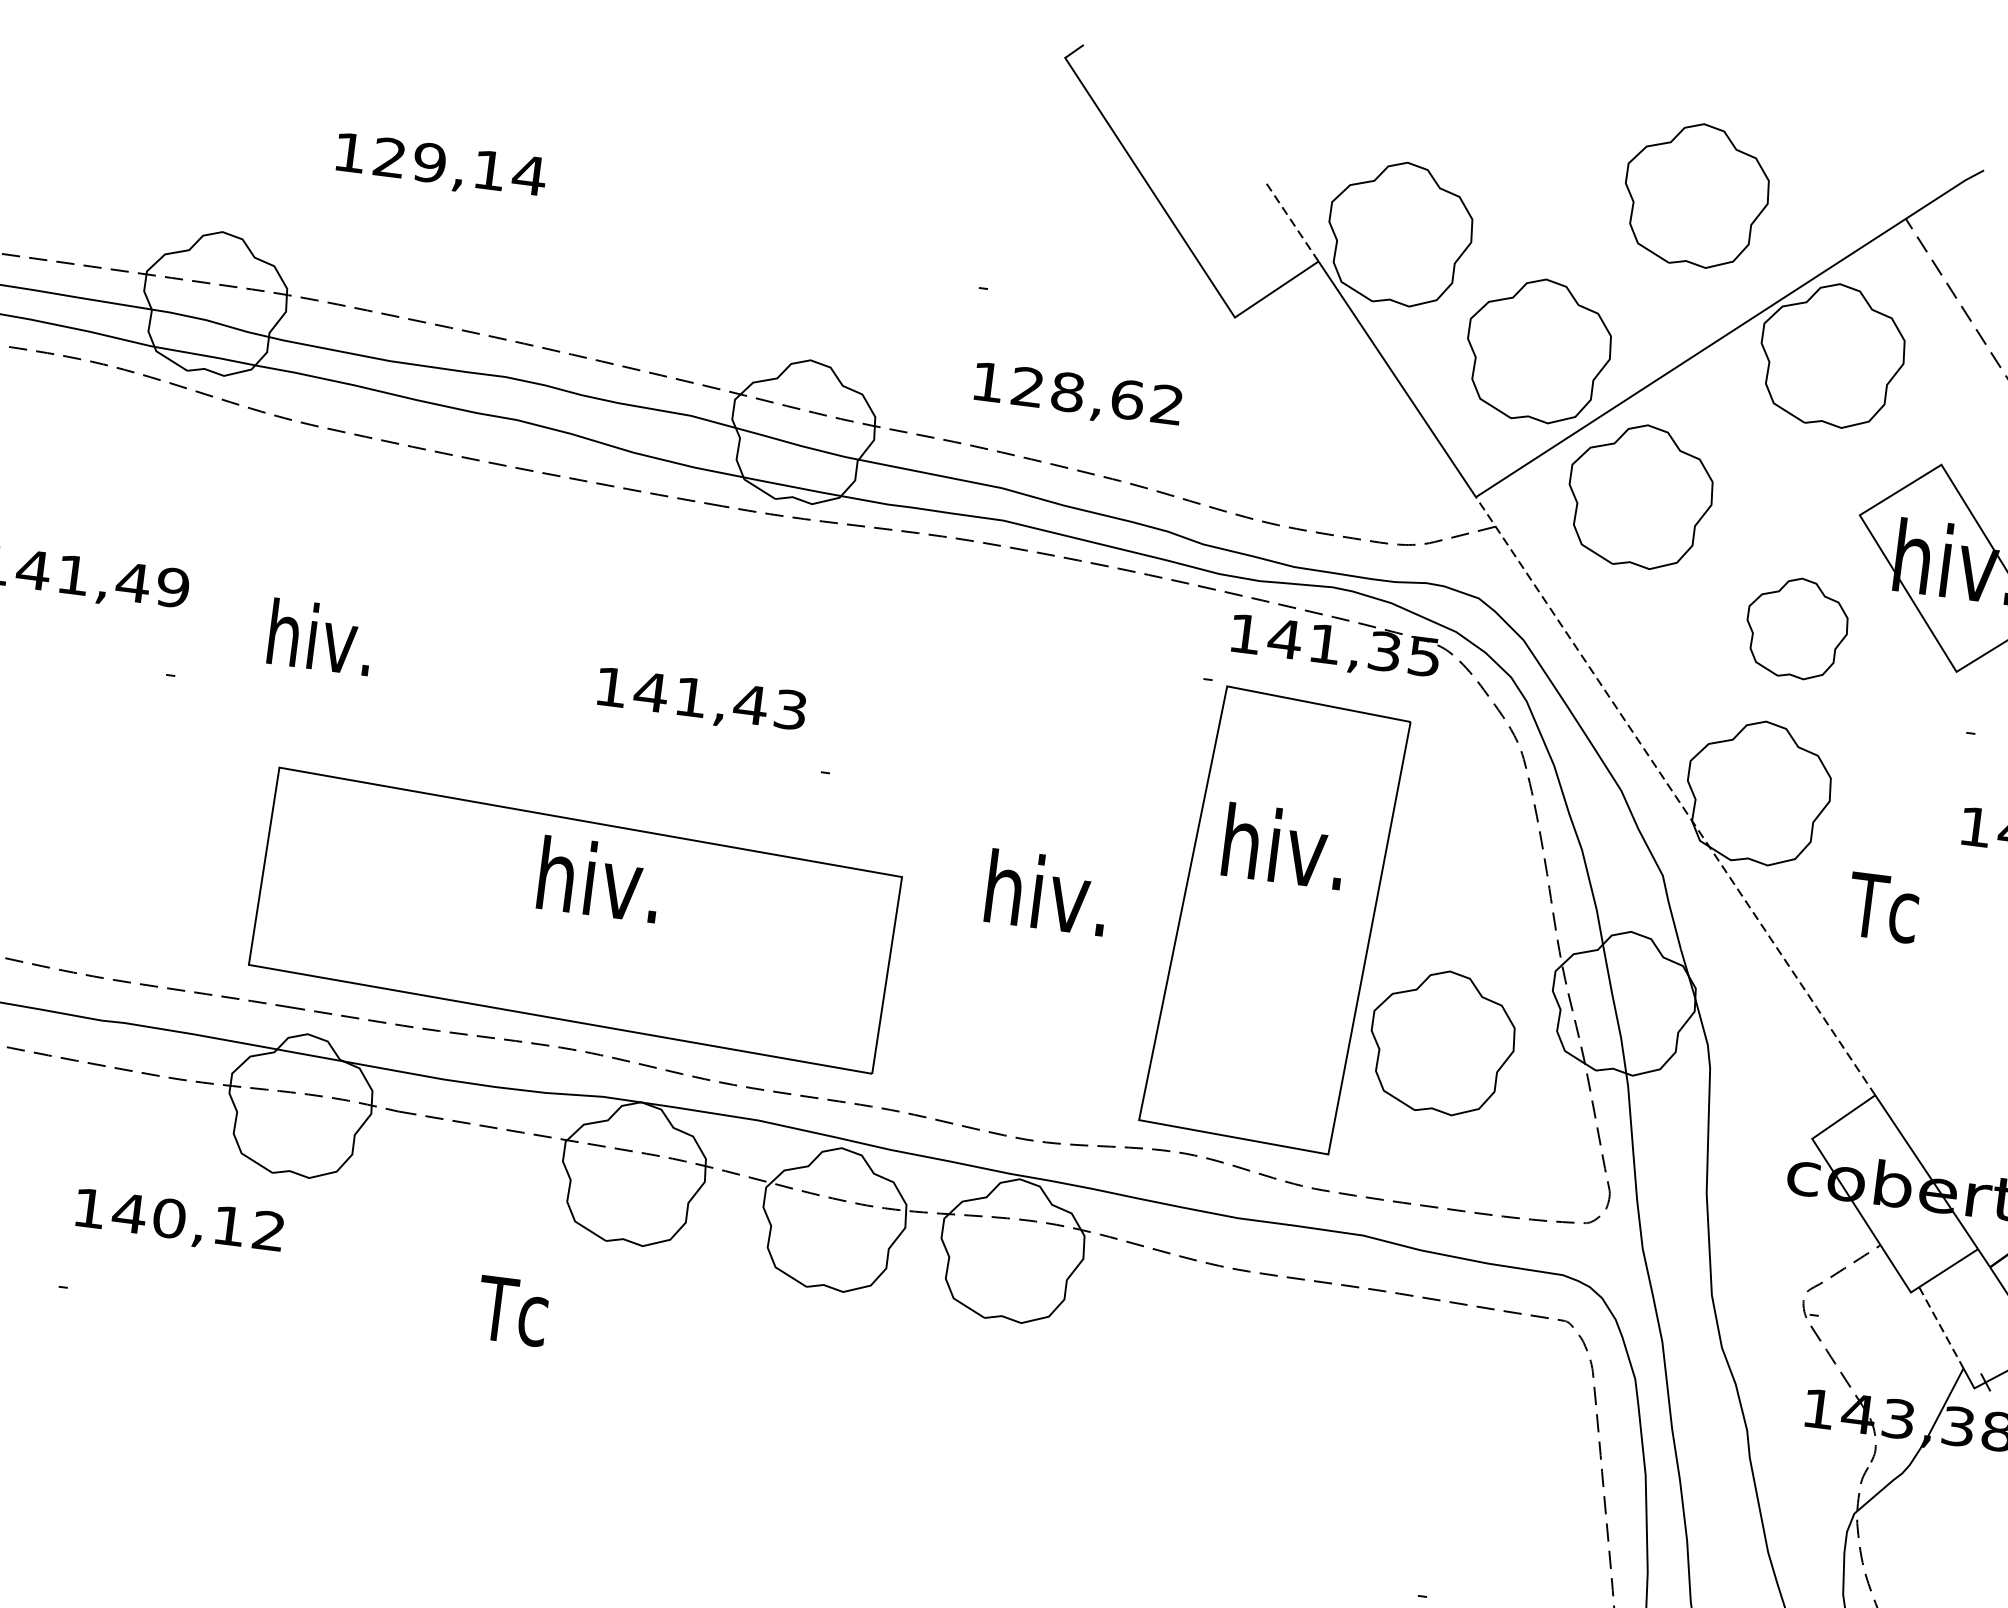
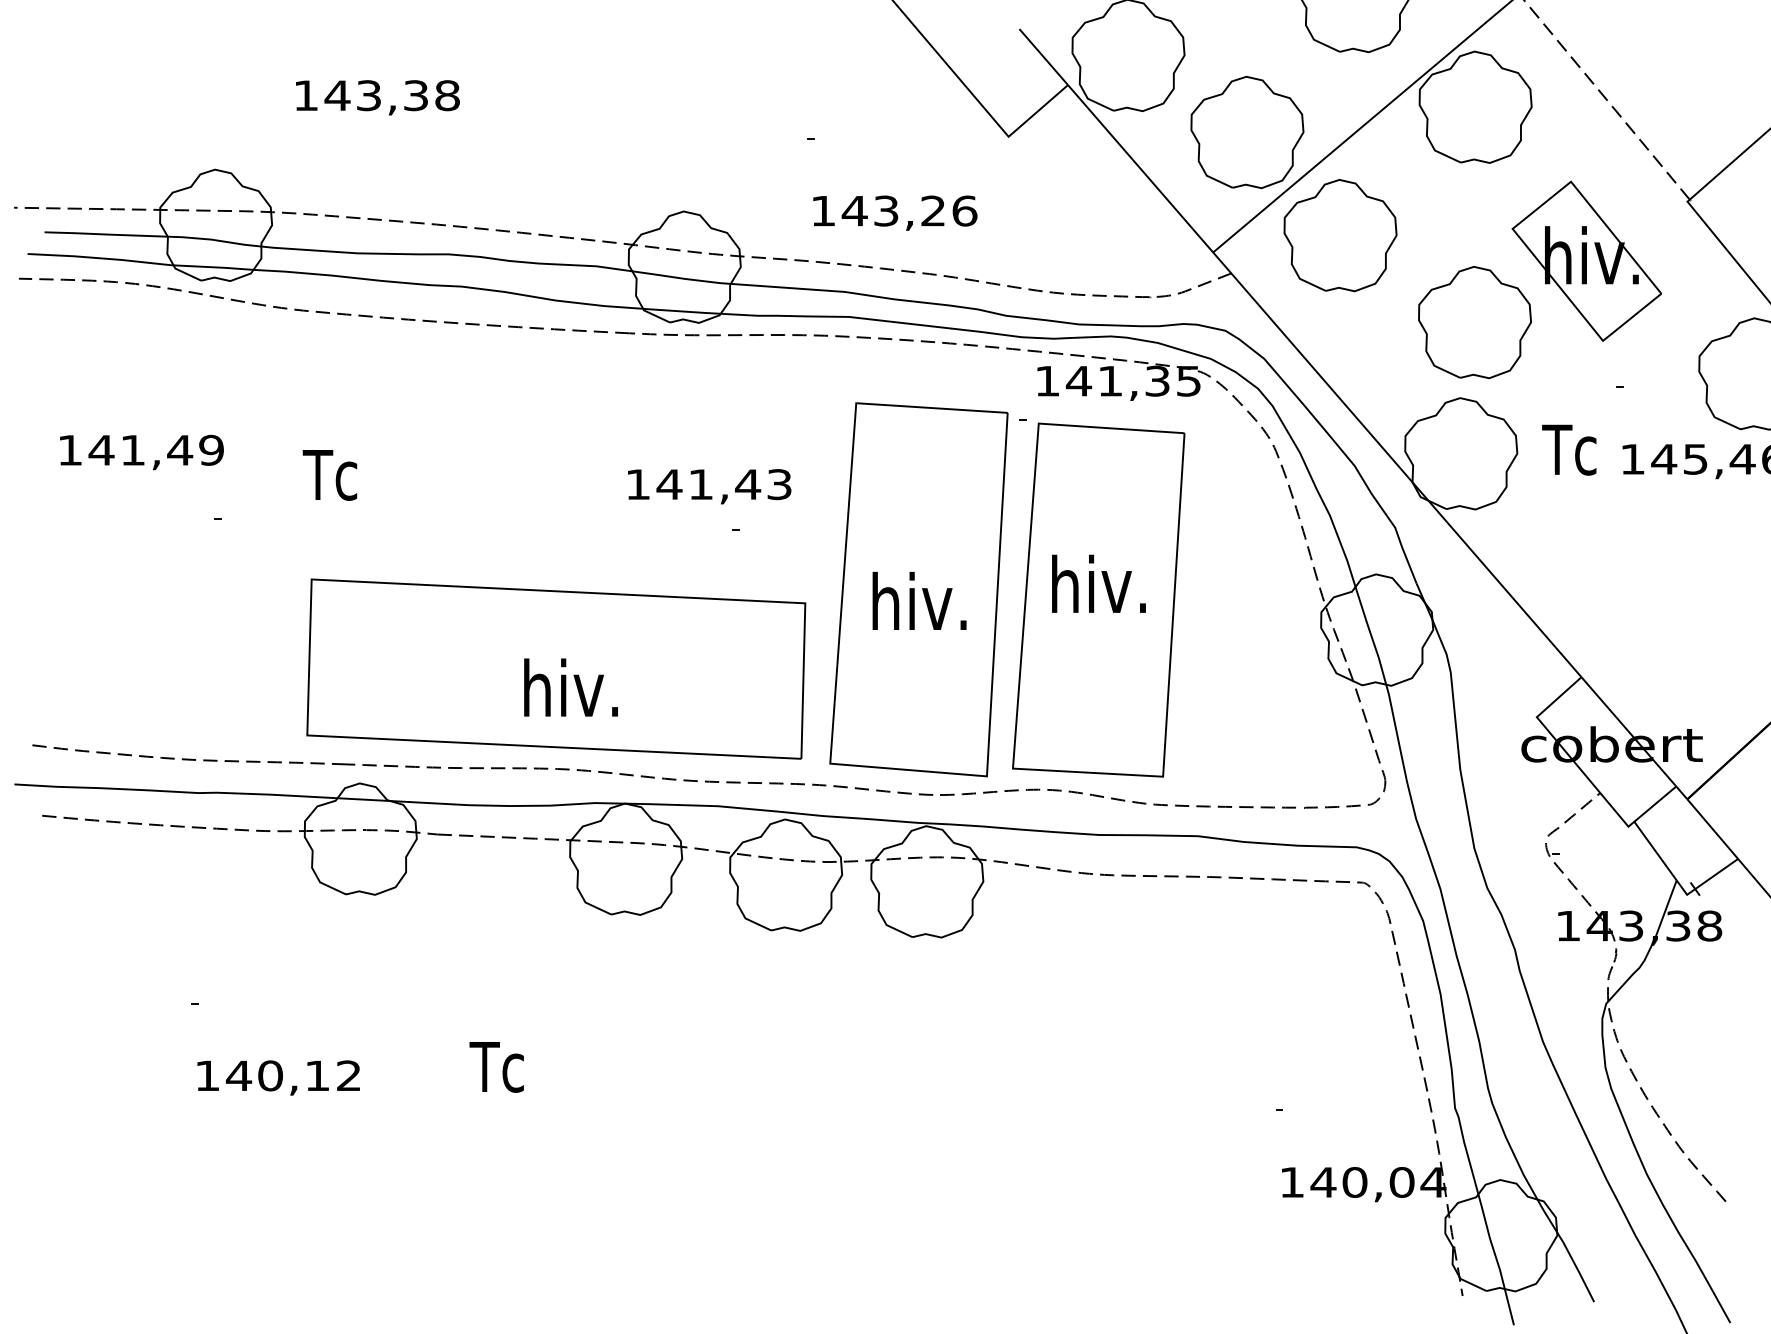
text: (459, 166) -> (392, 95), 129,14 -> 143,38
line: (1292, 221) -> (1043, 56), dashed -> solid
text: (1097, 395) -> (909, 210), 128,62 -> 143,26
part: (1796, 627) -> (1474, 322), size x1.43
text: (321, 636) -> (331, 473), hiv. -> Tc
text: (701, 701) -> (709, 486), moved
line: (1675, 795) -> (1397, 464), dashed -> solid
text: (1284, 845) -> (1098, 583), moved
part: (1047, 877) -> (918, 589), added
text: (599, 878) -> (570, 687), moved
text: (1883, 907) -> (1569, 449), moved
part: (1442, 1042) -> (1240, 678), removed
text: (179, 1221) -> (278, 1077), moved
text: (512, 1311) -> (496, 1067), moved
line: (1941, 1328) -> (1655, 851), dashed -> solid

